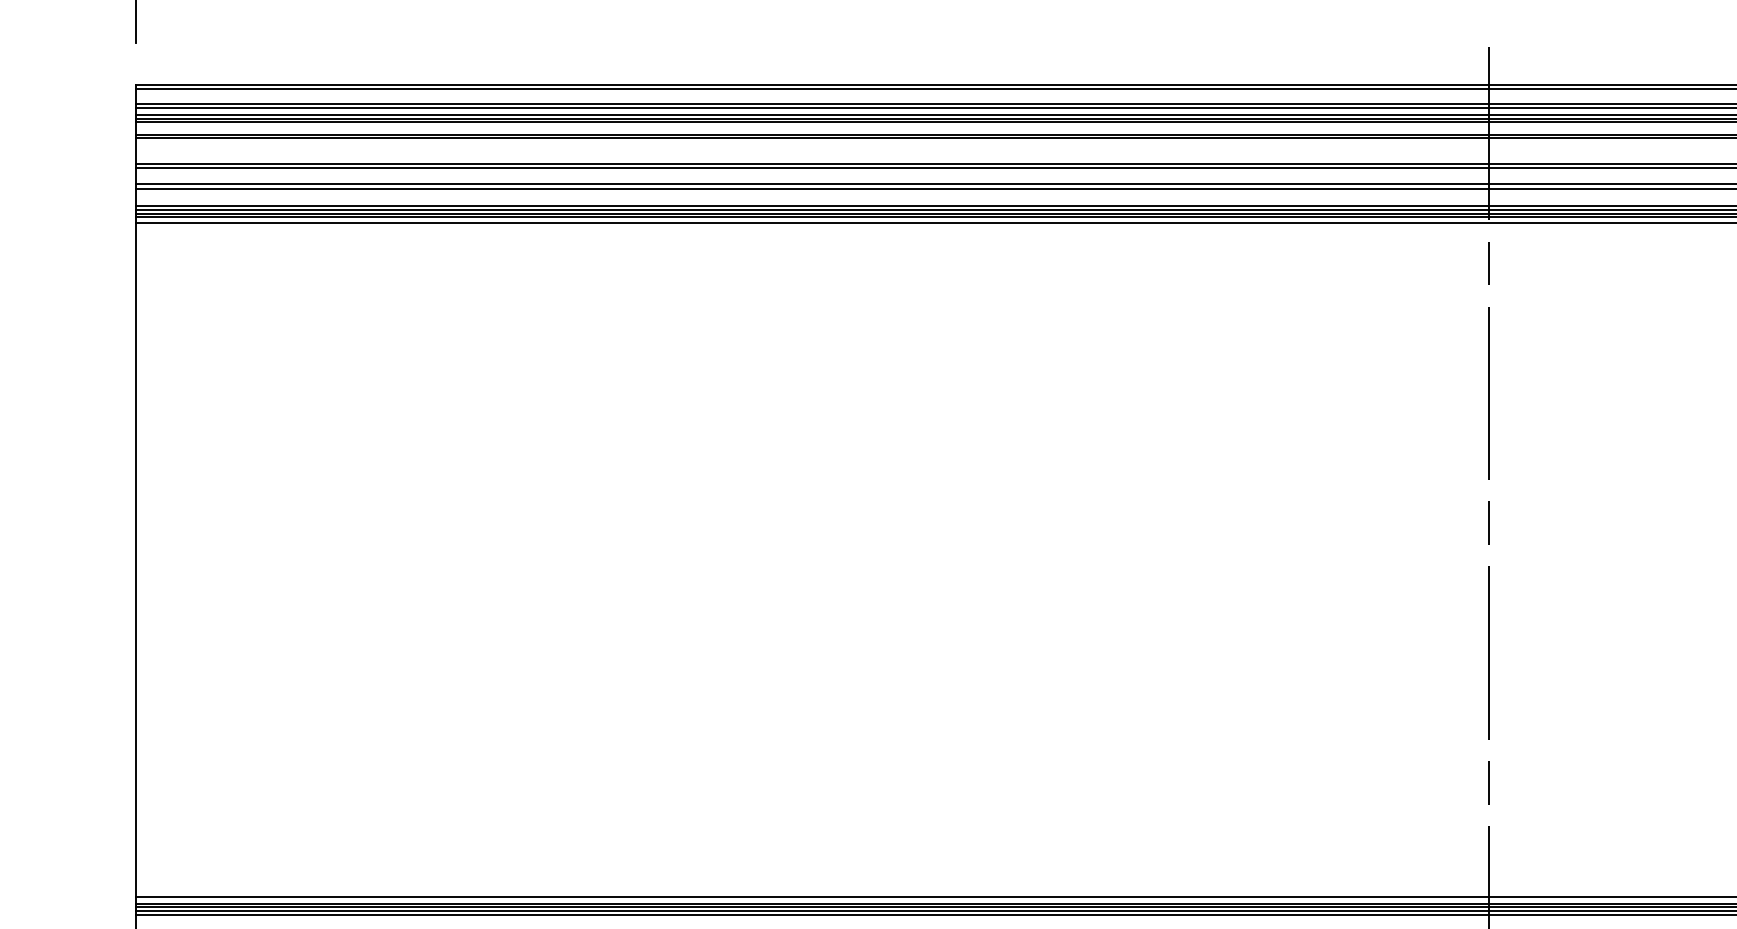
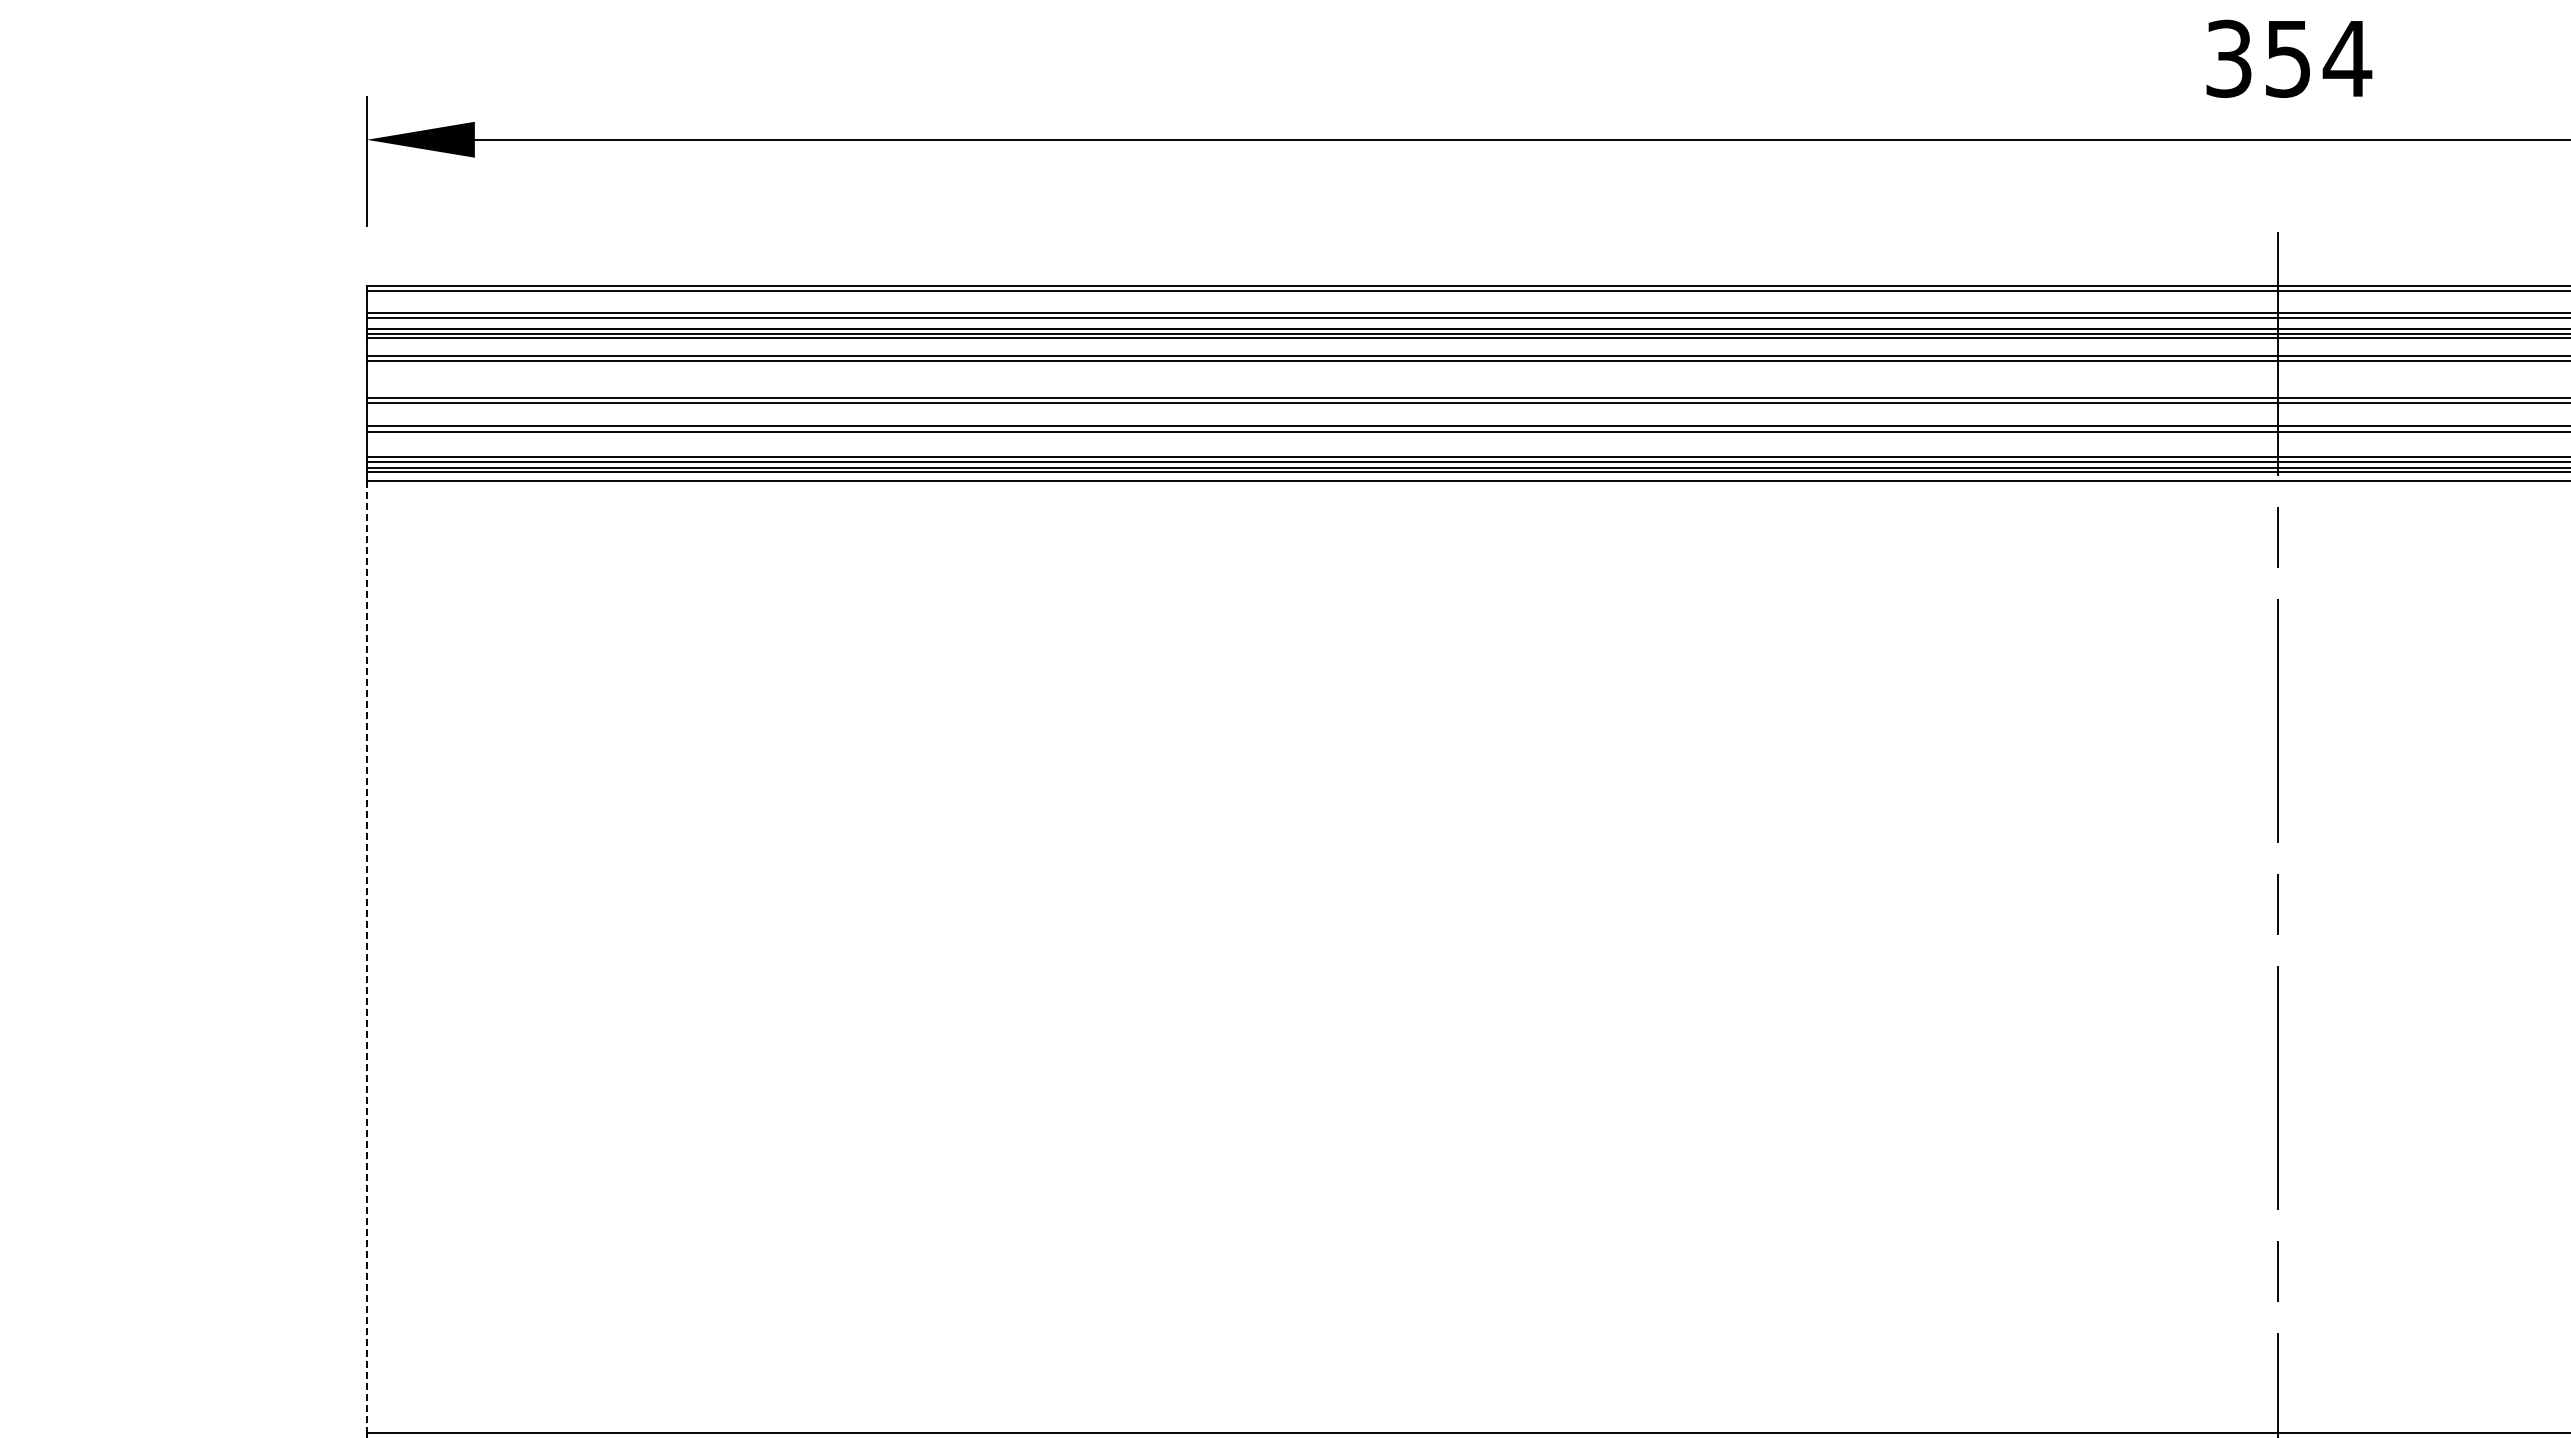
line: (136, 560) -> (366, 957), solid -> dashed

